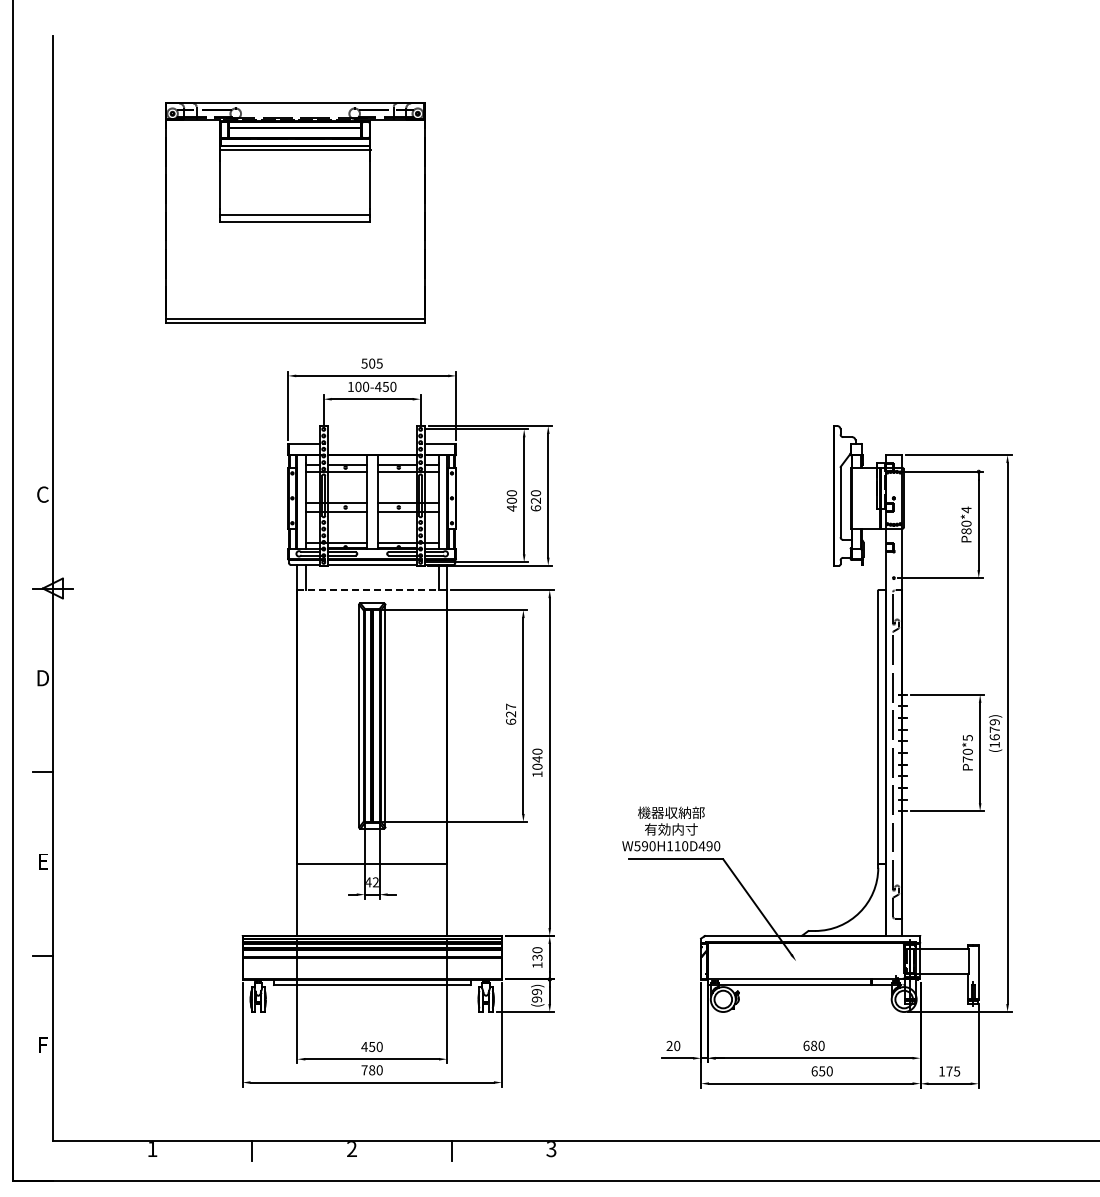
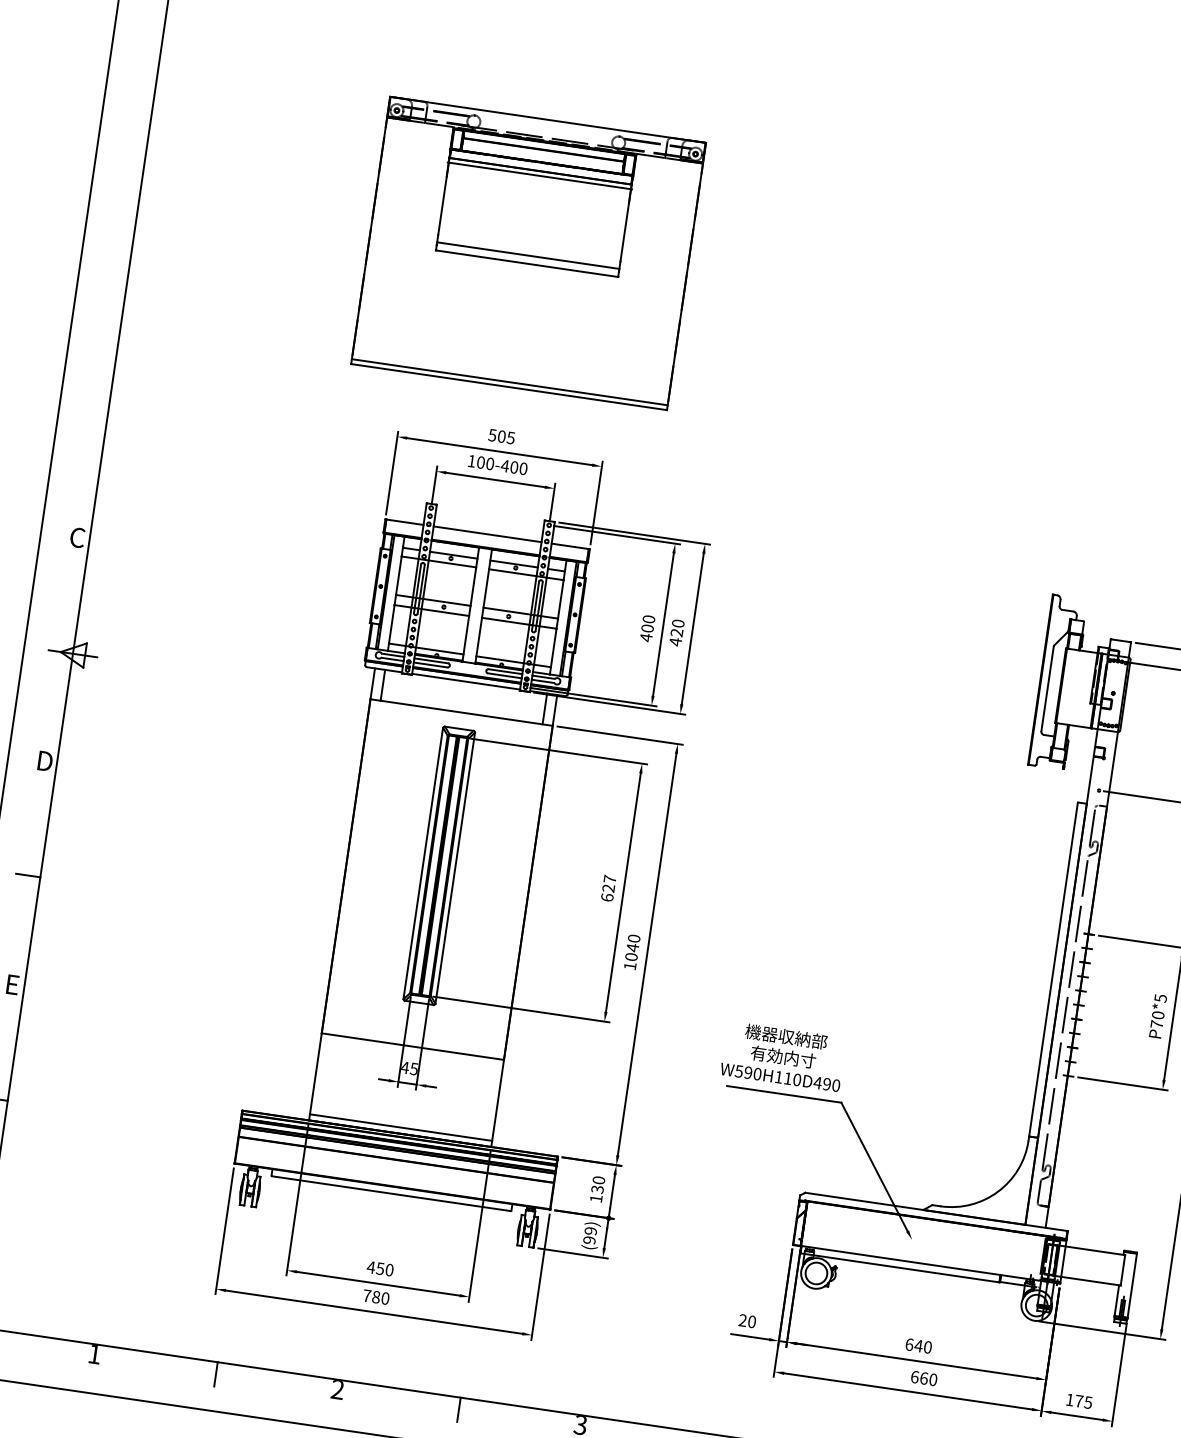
part: (295, 212) -> (529, 252), moved
text: (385, 386) -> (513, 466), 100-450 -> 100-400
line: (371, 443) -> (486, 533), added
text: (535, 508) -> (674, 642), 620 -> 420
line: (372, 590) -> (461, 713), dashed -> solid
text: (375, 882) -> (413, 1069), 42 -> 45
line: (372, 930) -> (401, 1127), added
text: (813, 1045) -> (918, 1345), 680 -> 640
text: (822, 1071) -> (924, 1378), 650 -> 660

